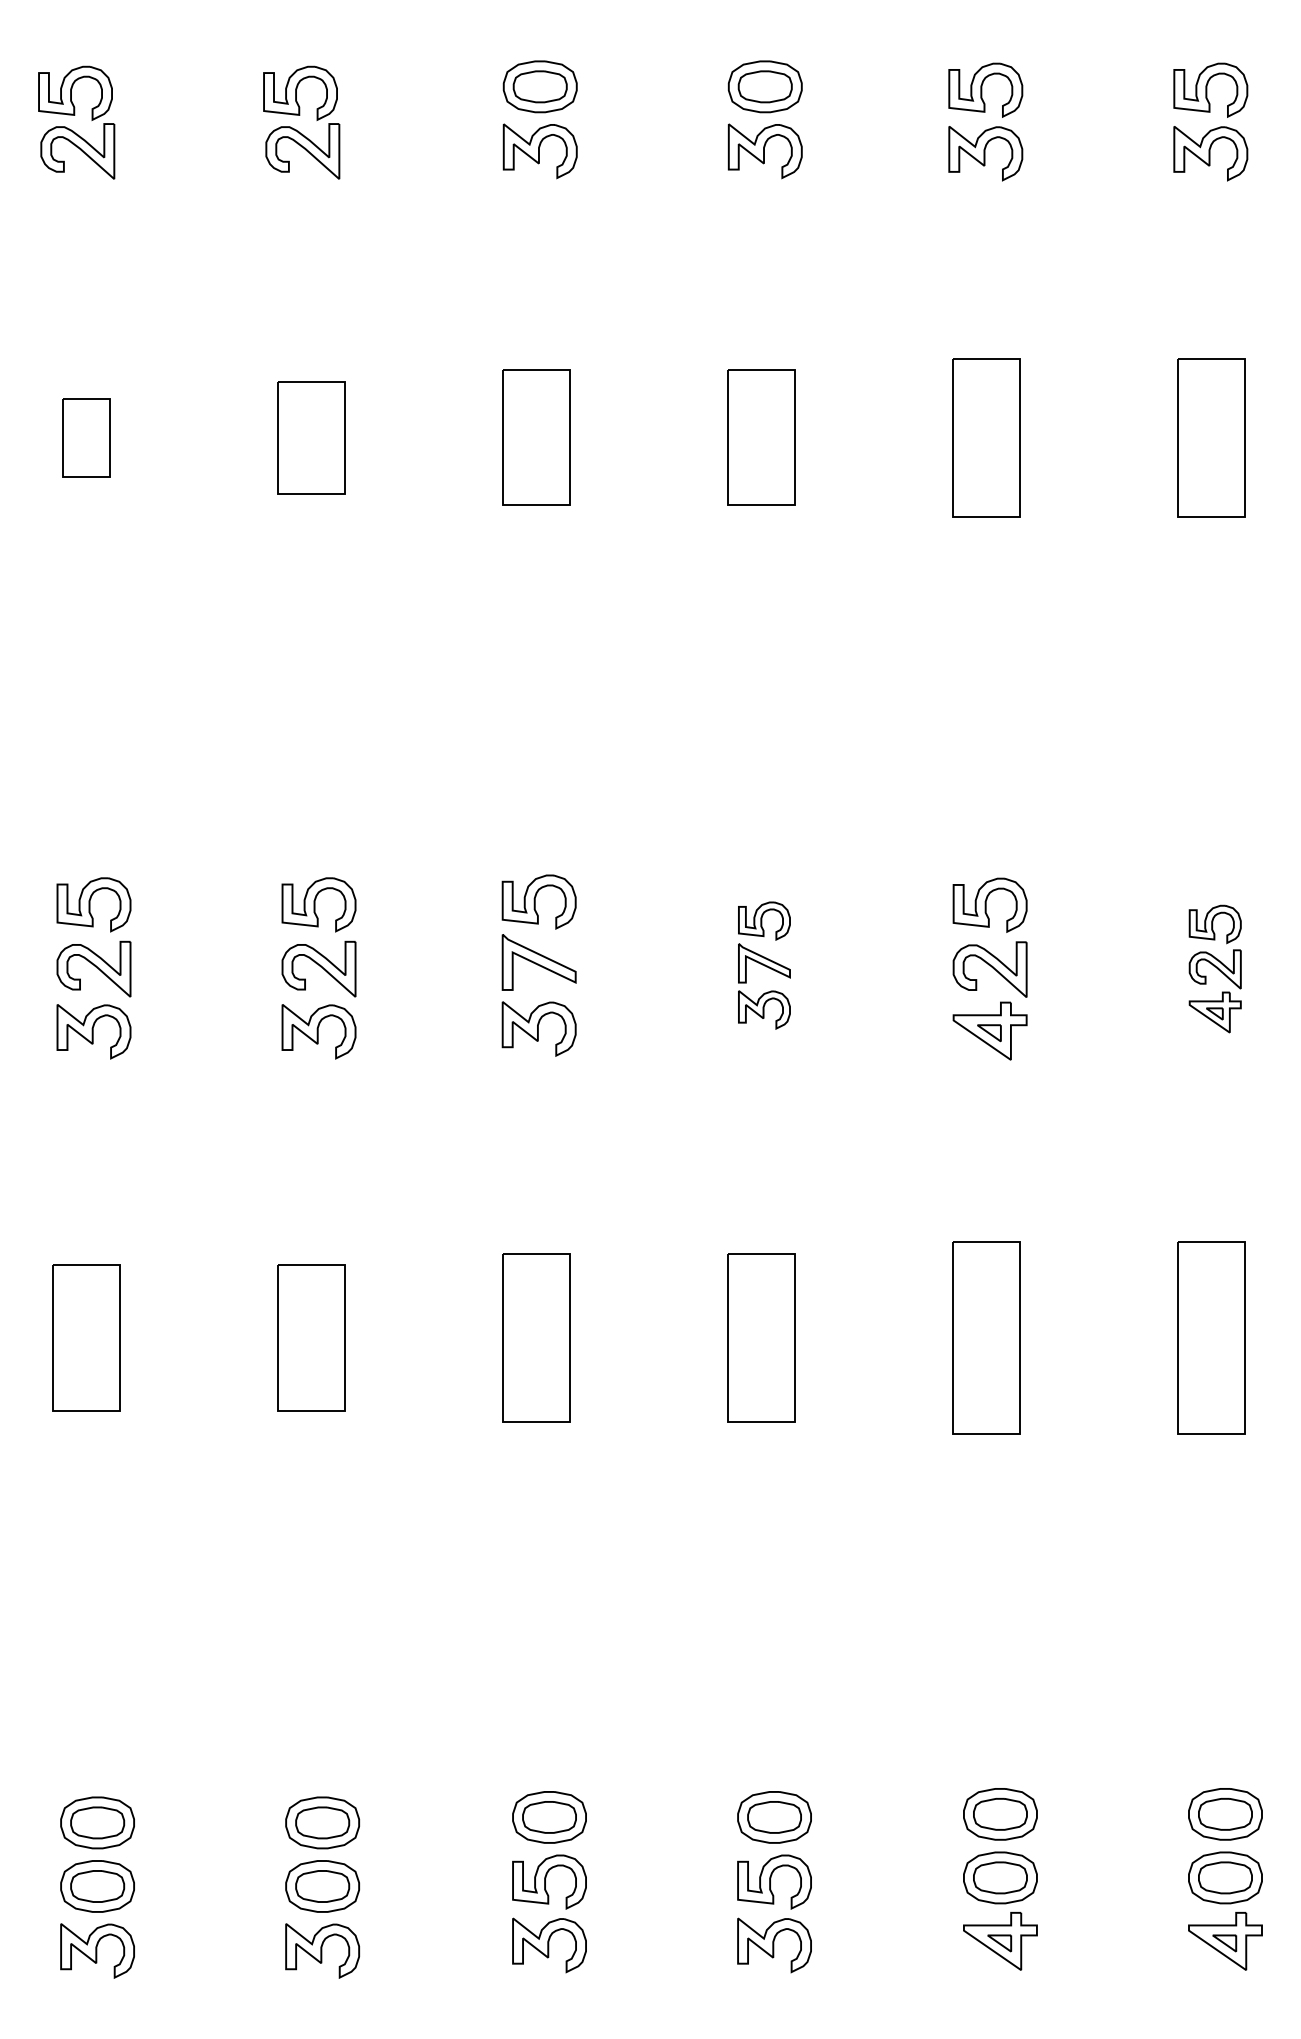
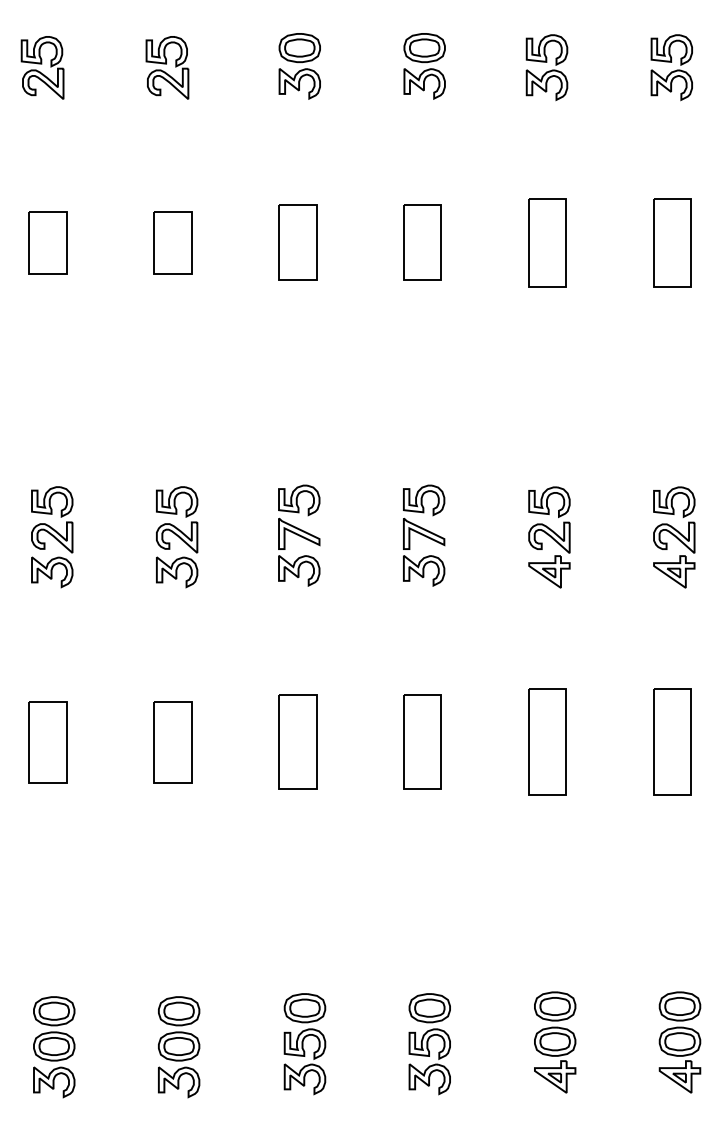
part: (85, 437) -> (47, 242), size x1.43
part: (764, 965) -> (424, 535), size x1.43
part: (1215, 969) -> (674, 537), size x1.43

